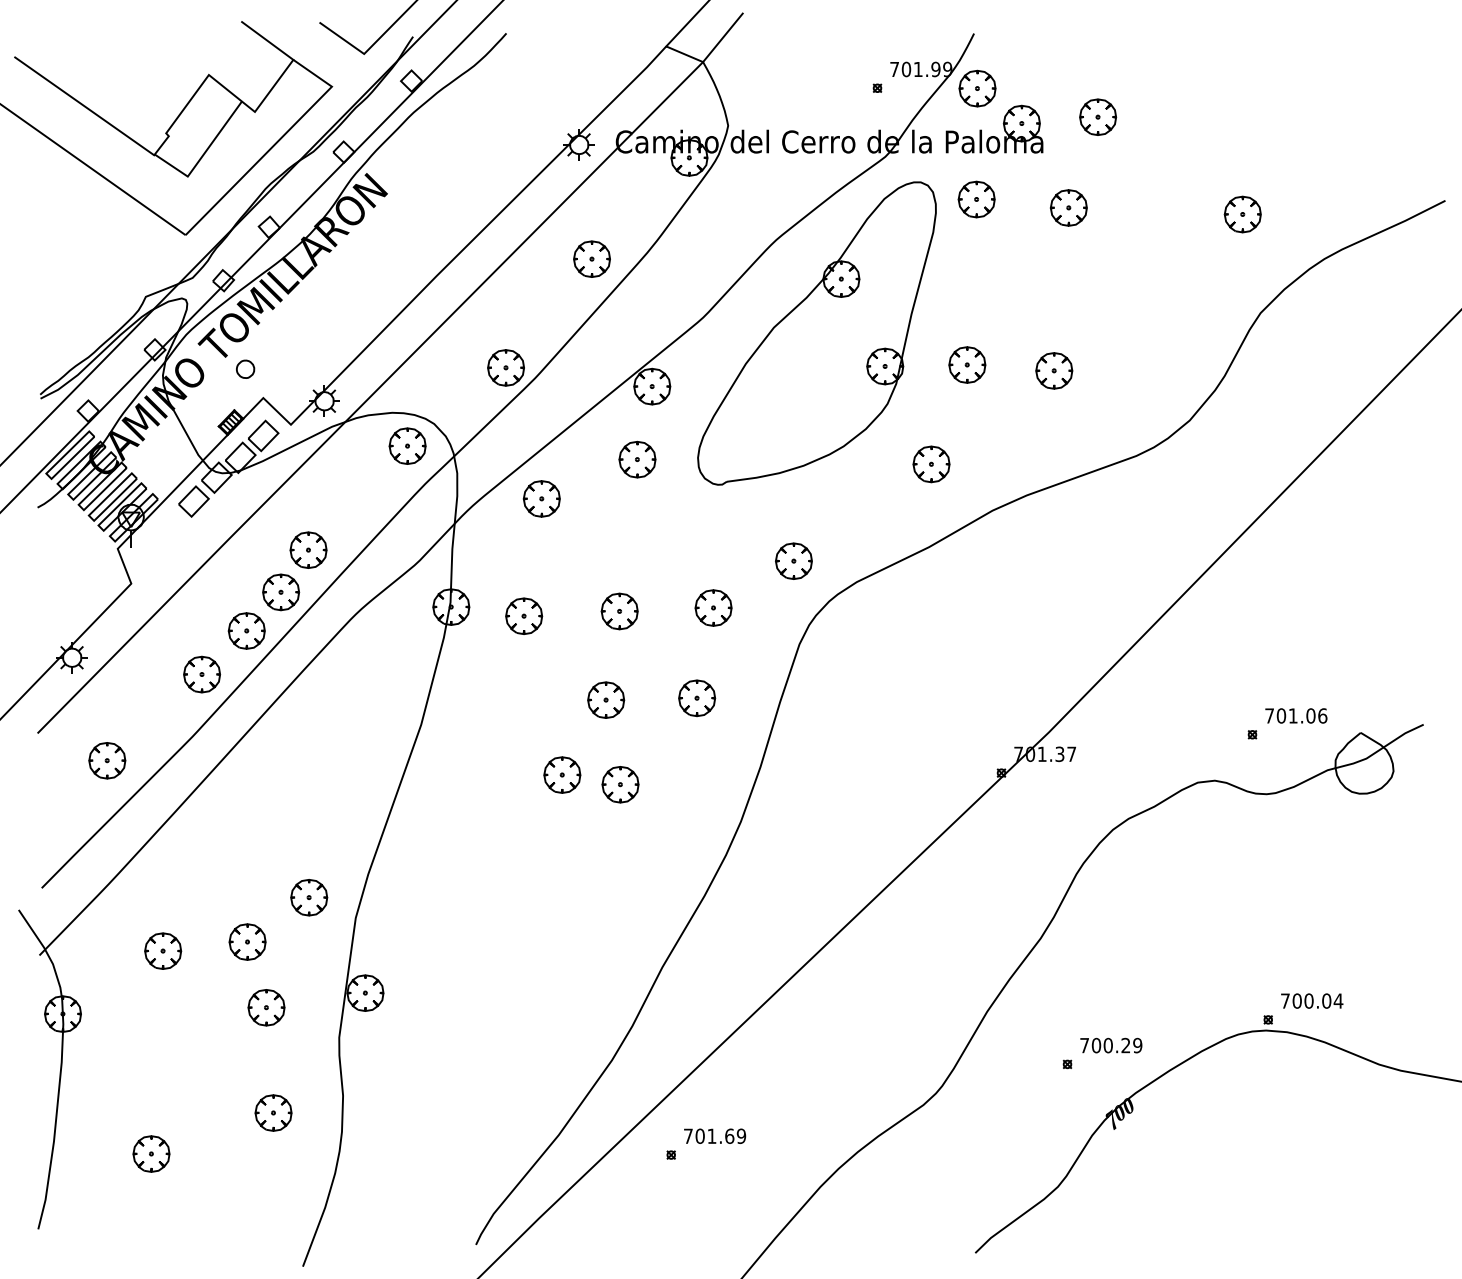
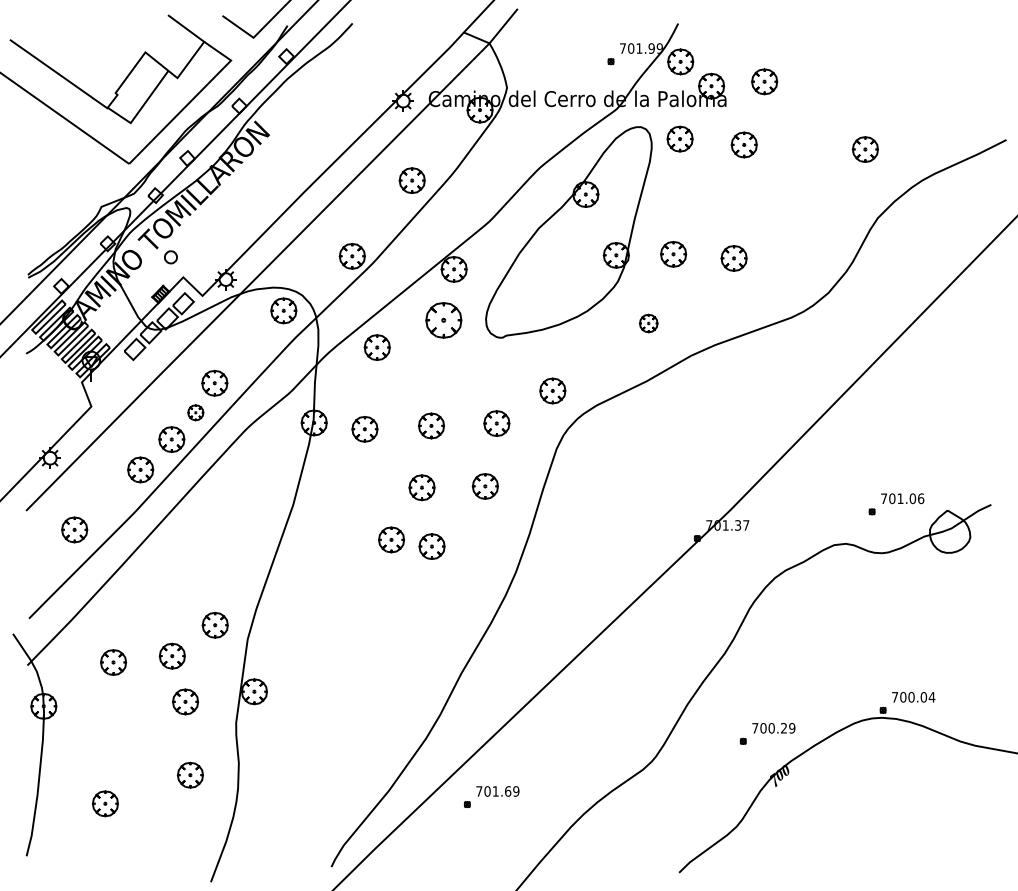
part: (636, 458) -> (443, 319), size x1.4
part: (931, 464) -> (648, 323), size x0.7
part: (280, 592) -> (195, 412), size x0.6

